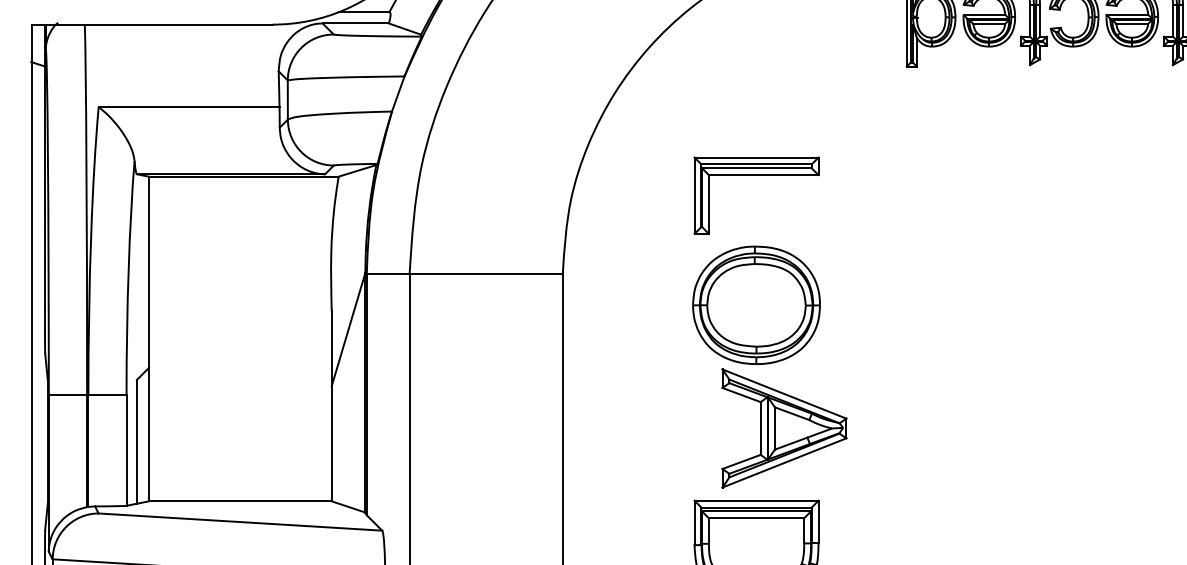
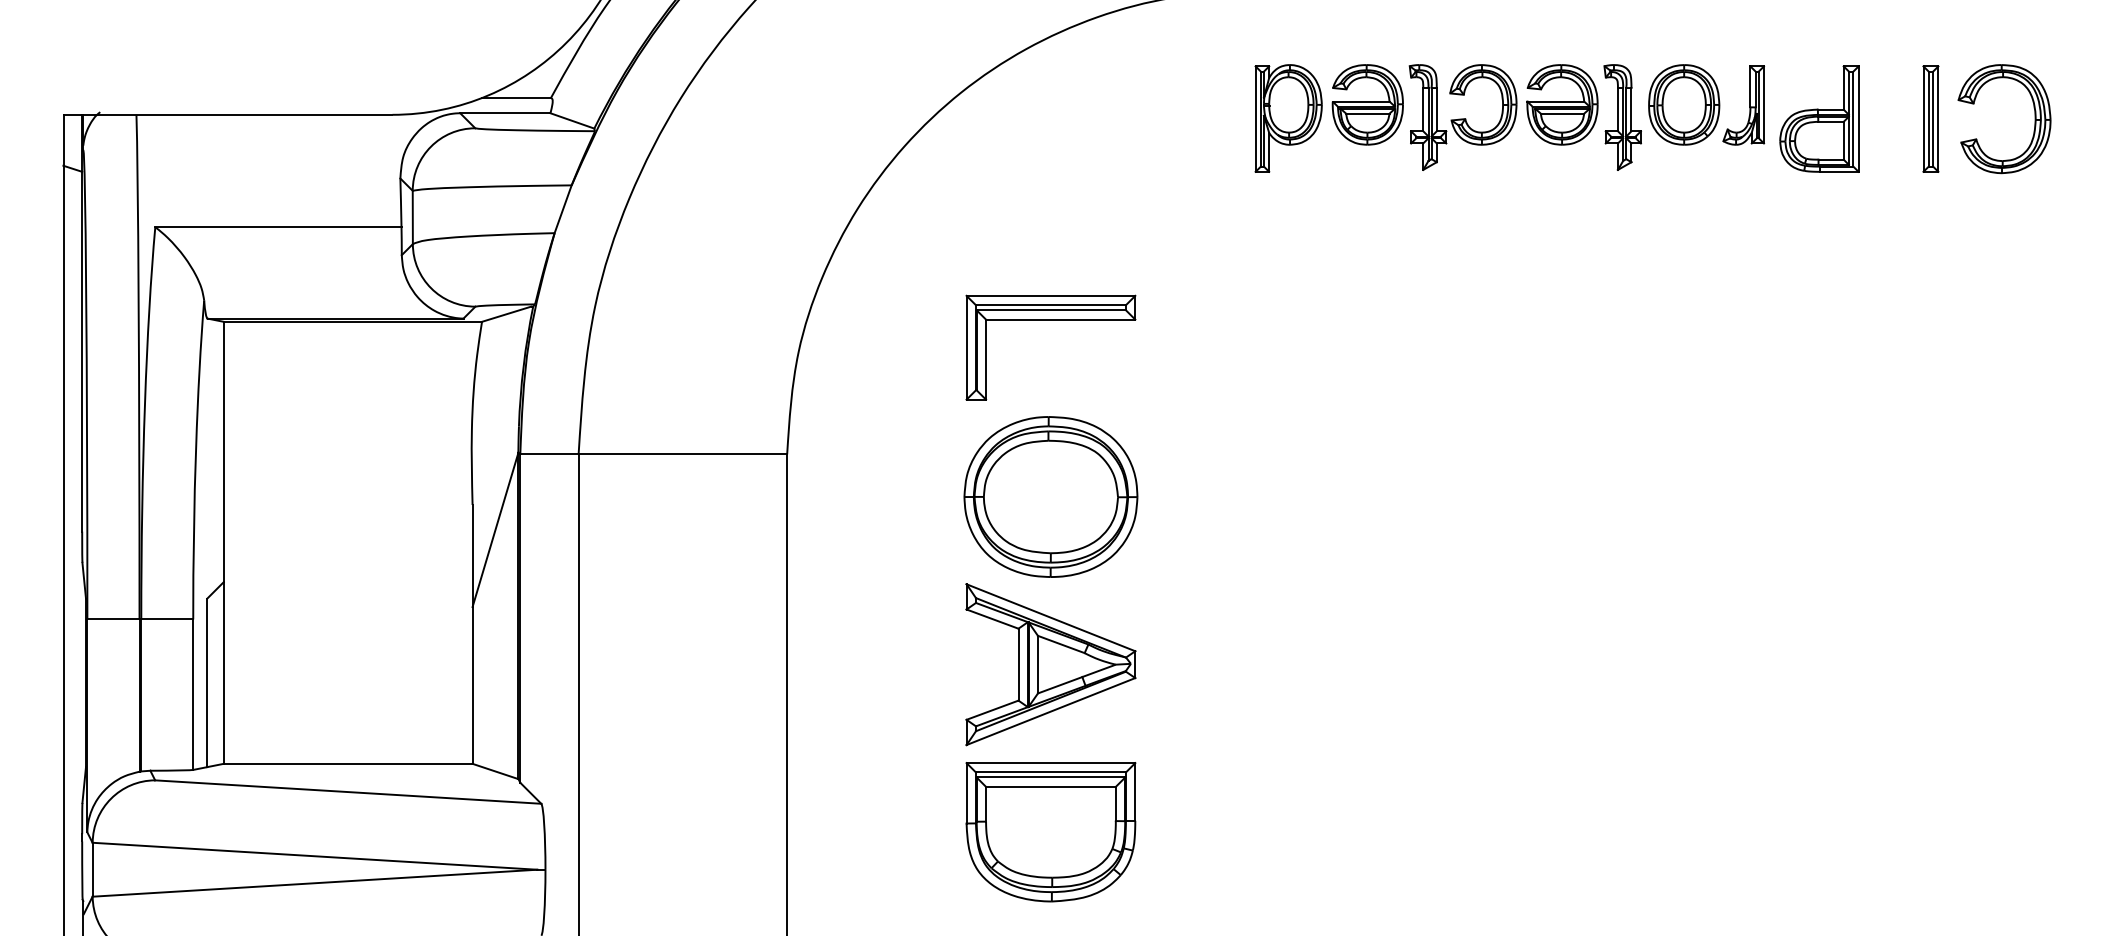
part: (784, 428) -> (1050, 664), moved

